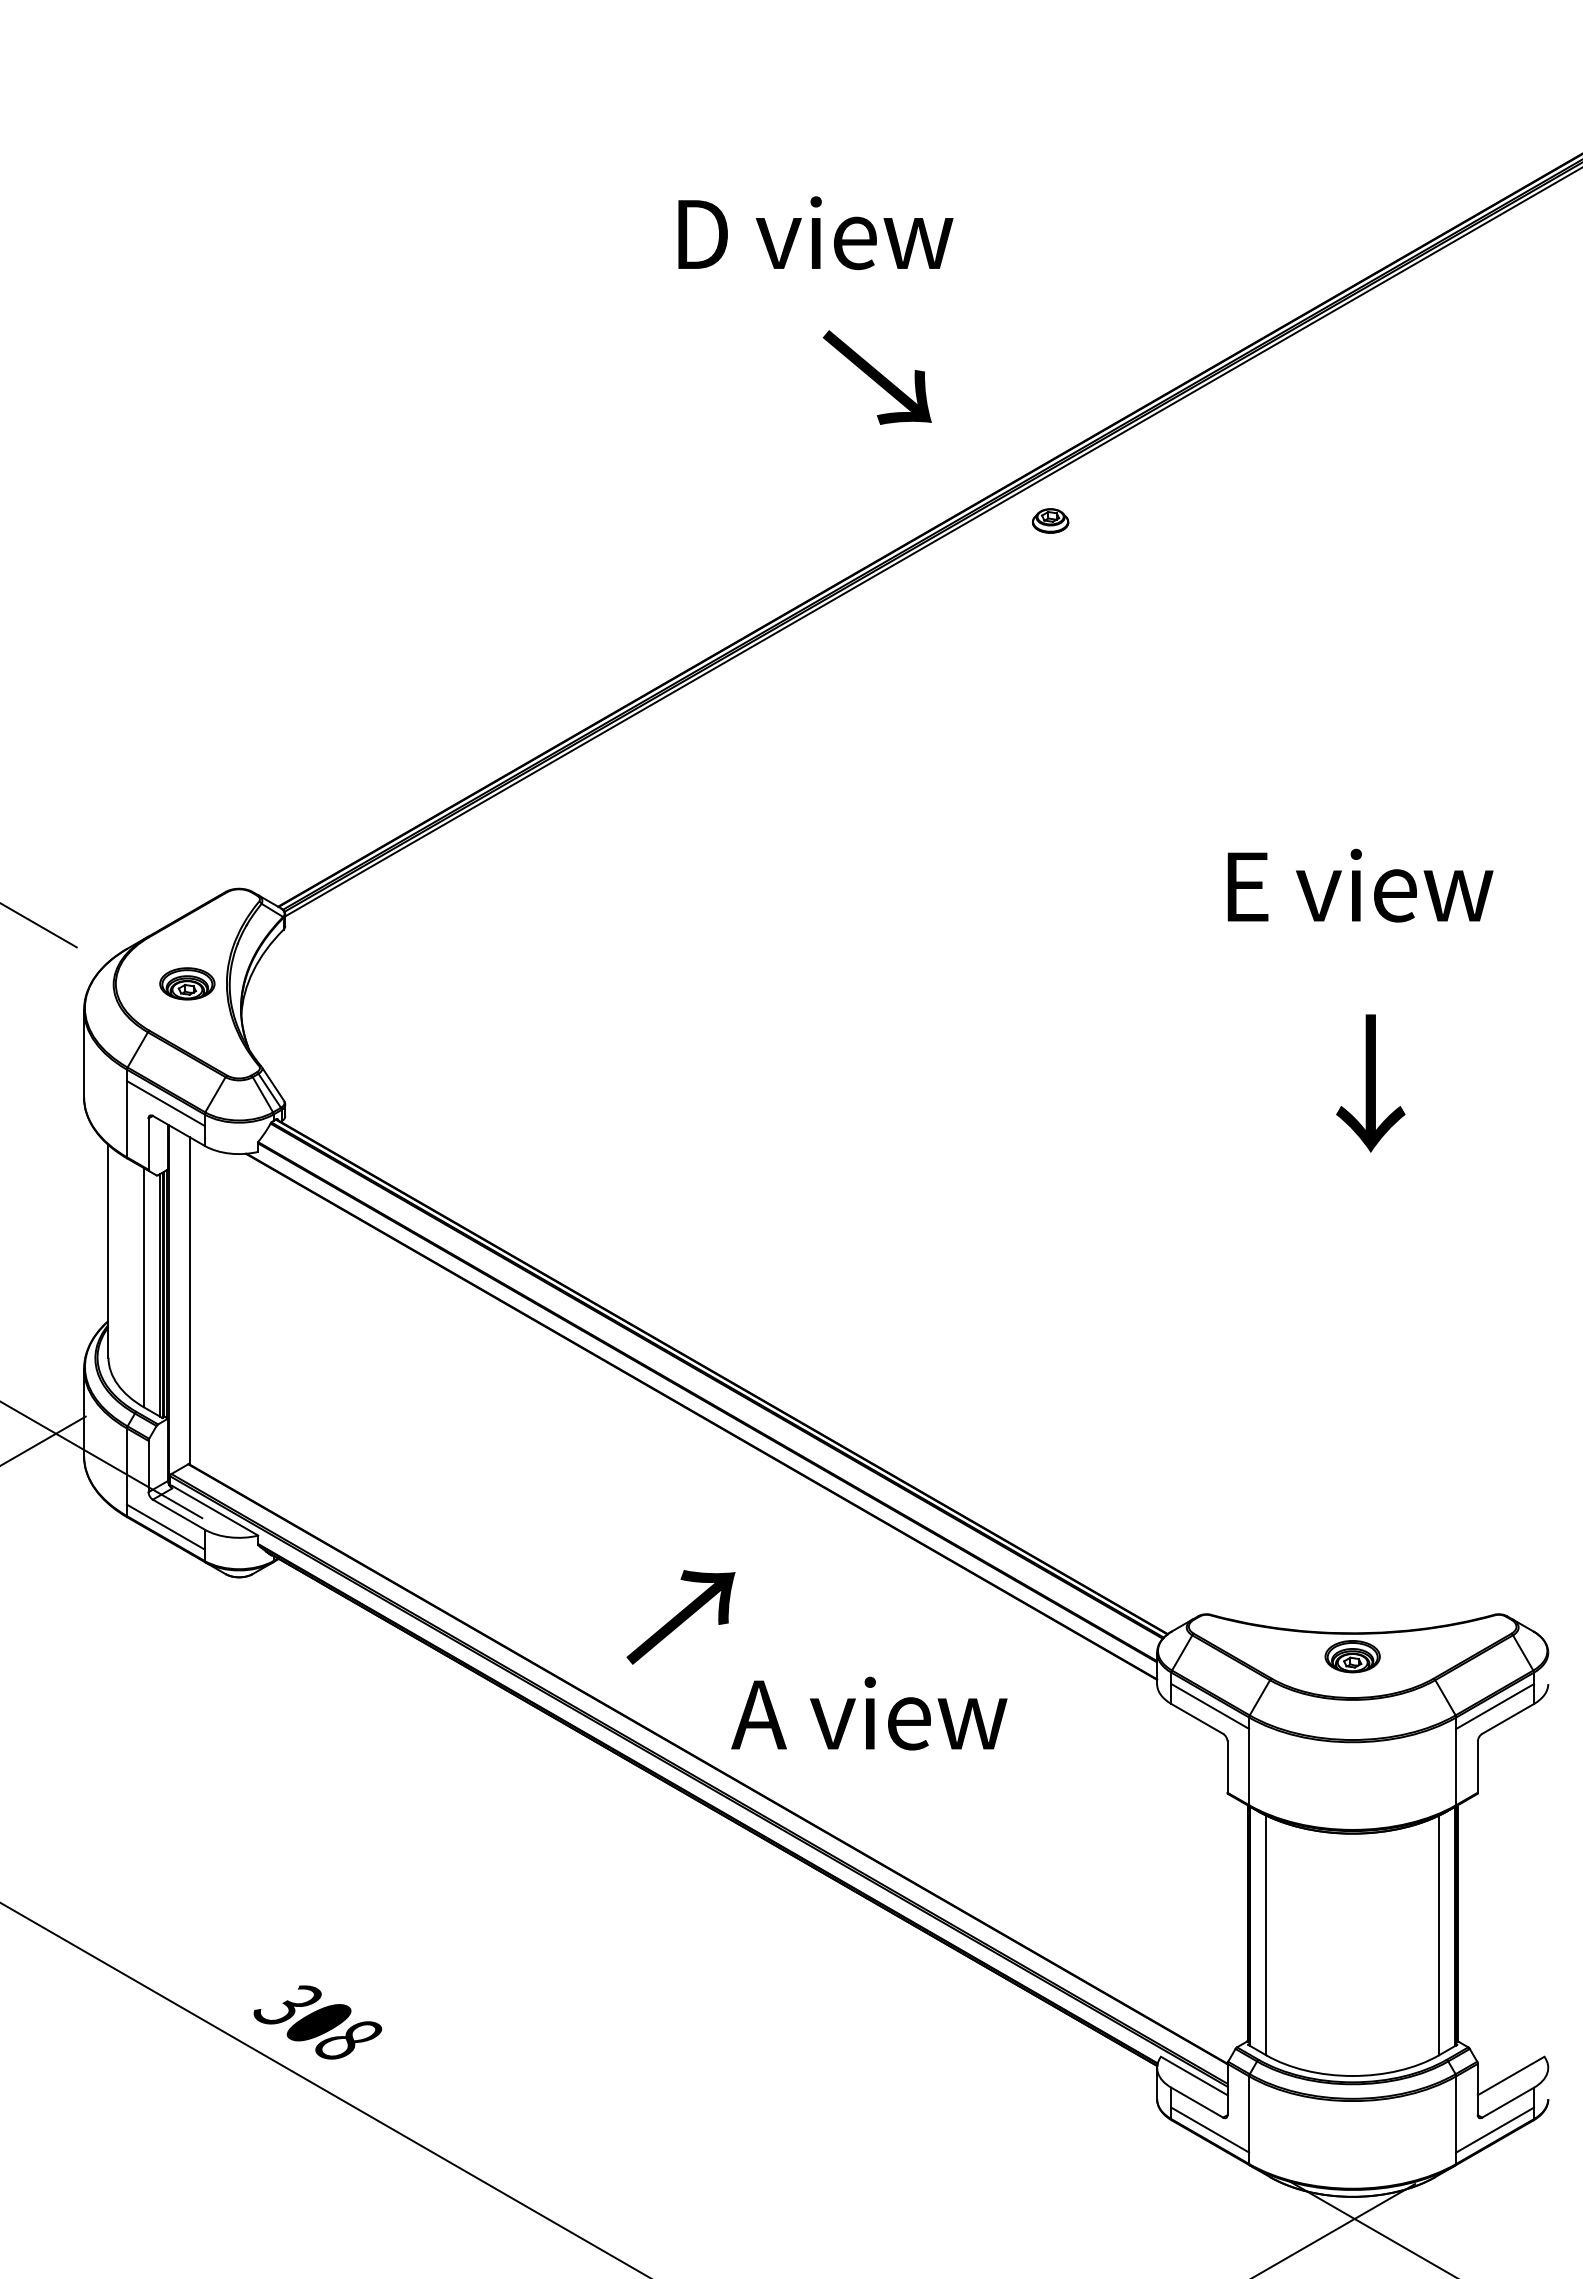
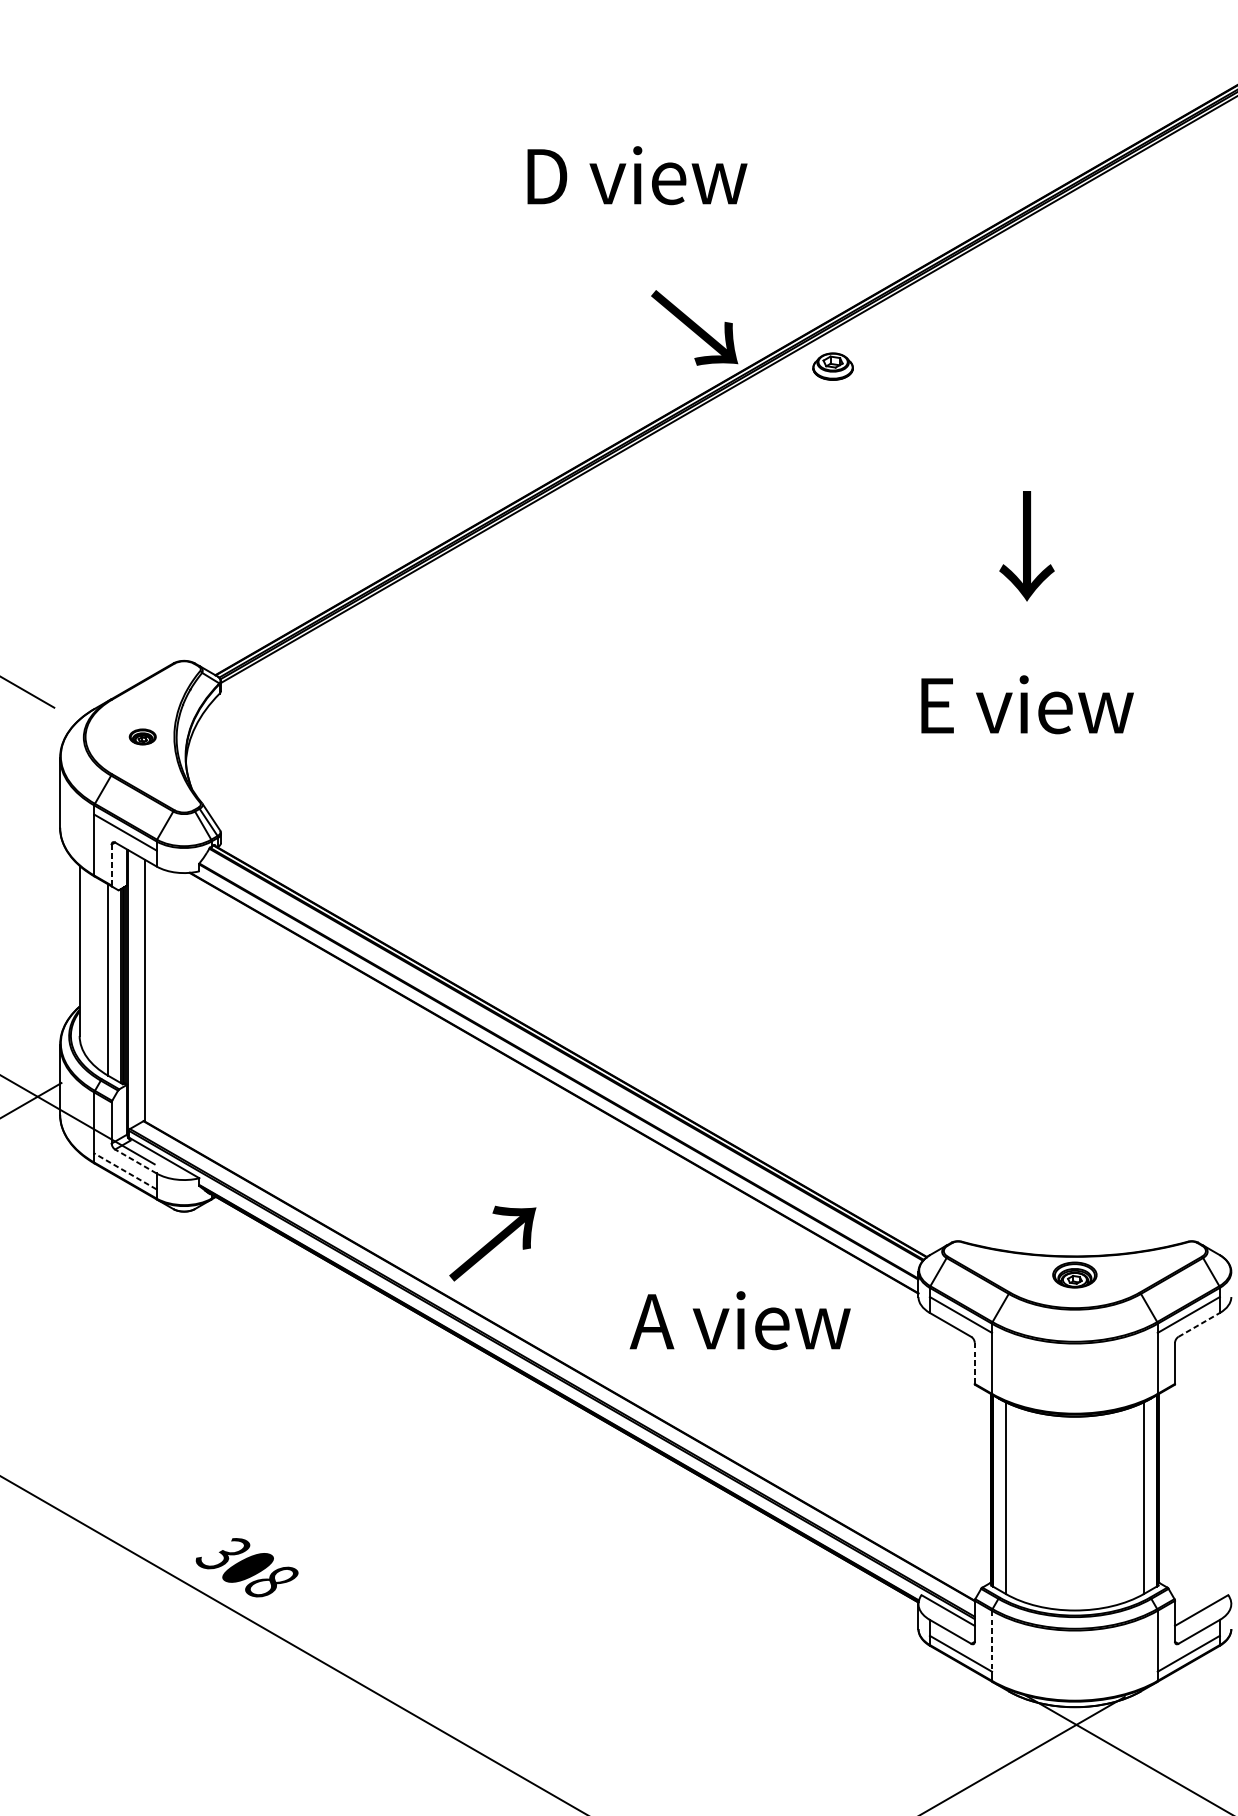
text: (815, 233) -> (637, 175), moved
text: (876, 377) -> (693, 327), moved
part: (1050, 520) -> (833, 366), size x1.4
text: (1360, 885) -> (1027, 704), moved
part: (187, 983) -> (142, 736), size x0.6
text: (1370, 1083) -> (1026, 546), moved
line: (148, 1144) -> (111, 865), solid -> dashed
line: (178, 1514) -> (135, 1161), solid -> dashed
line: (165, 1527) -> (125, 1171), solid -> dashed
text: (680, 1617) -> (492, 1243), moved
text: (869, 1713) -> (740, 1320), moved
line: (1508, 1718) -> (1199, 1324), solid -> dashed
line: (1227, 1767) -> (974, 1363), solid -> dashed
line: (1249, 2114) -> (992, 1641), solid -> dashed

